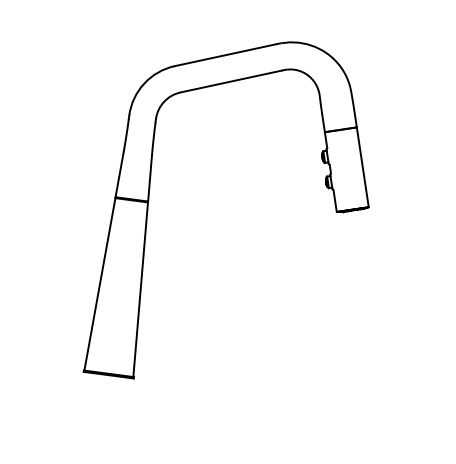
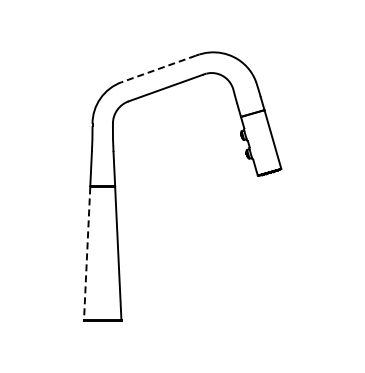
line: (225, 55) -> (158, 69), solid -> dashed
line: (100, 284) -> (87, 253), solid -> dashed

